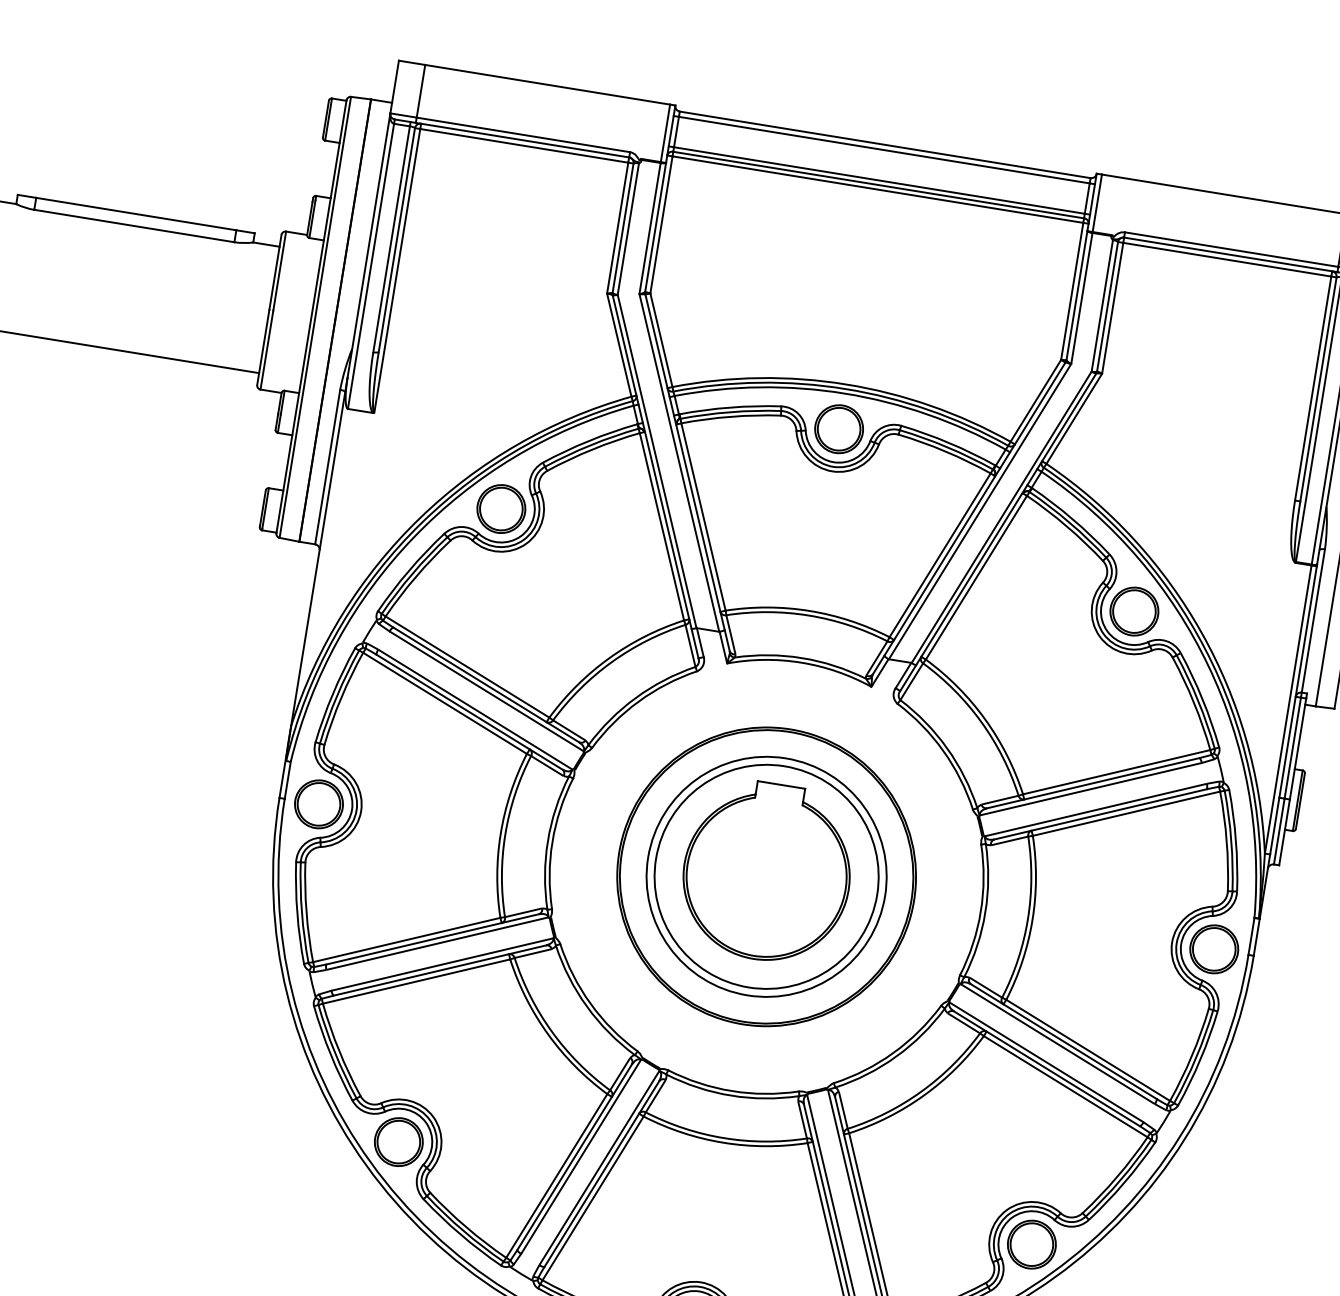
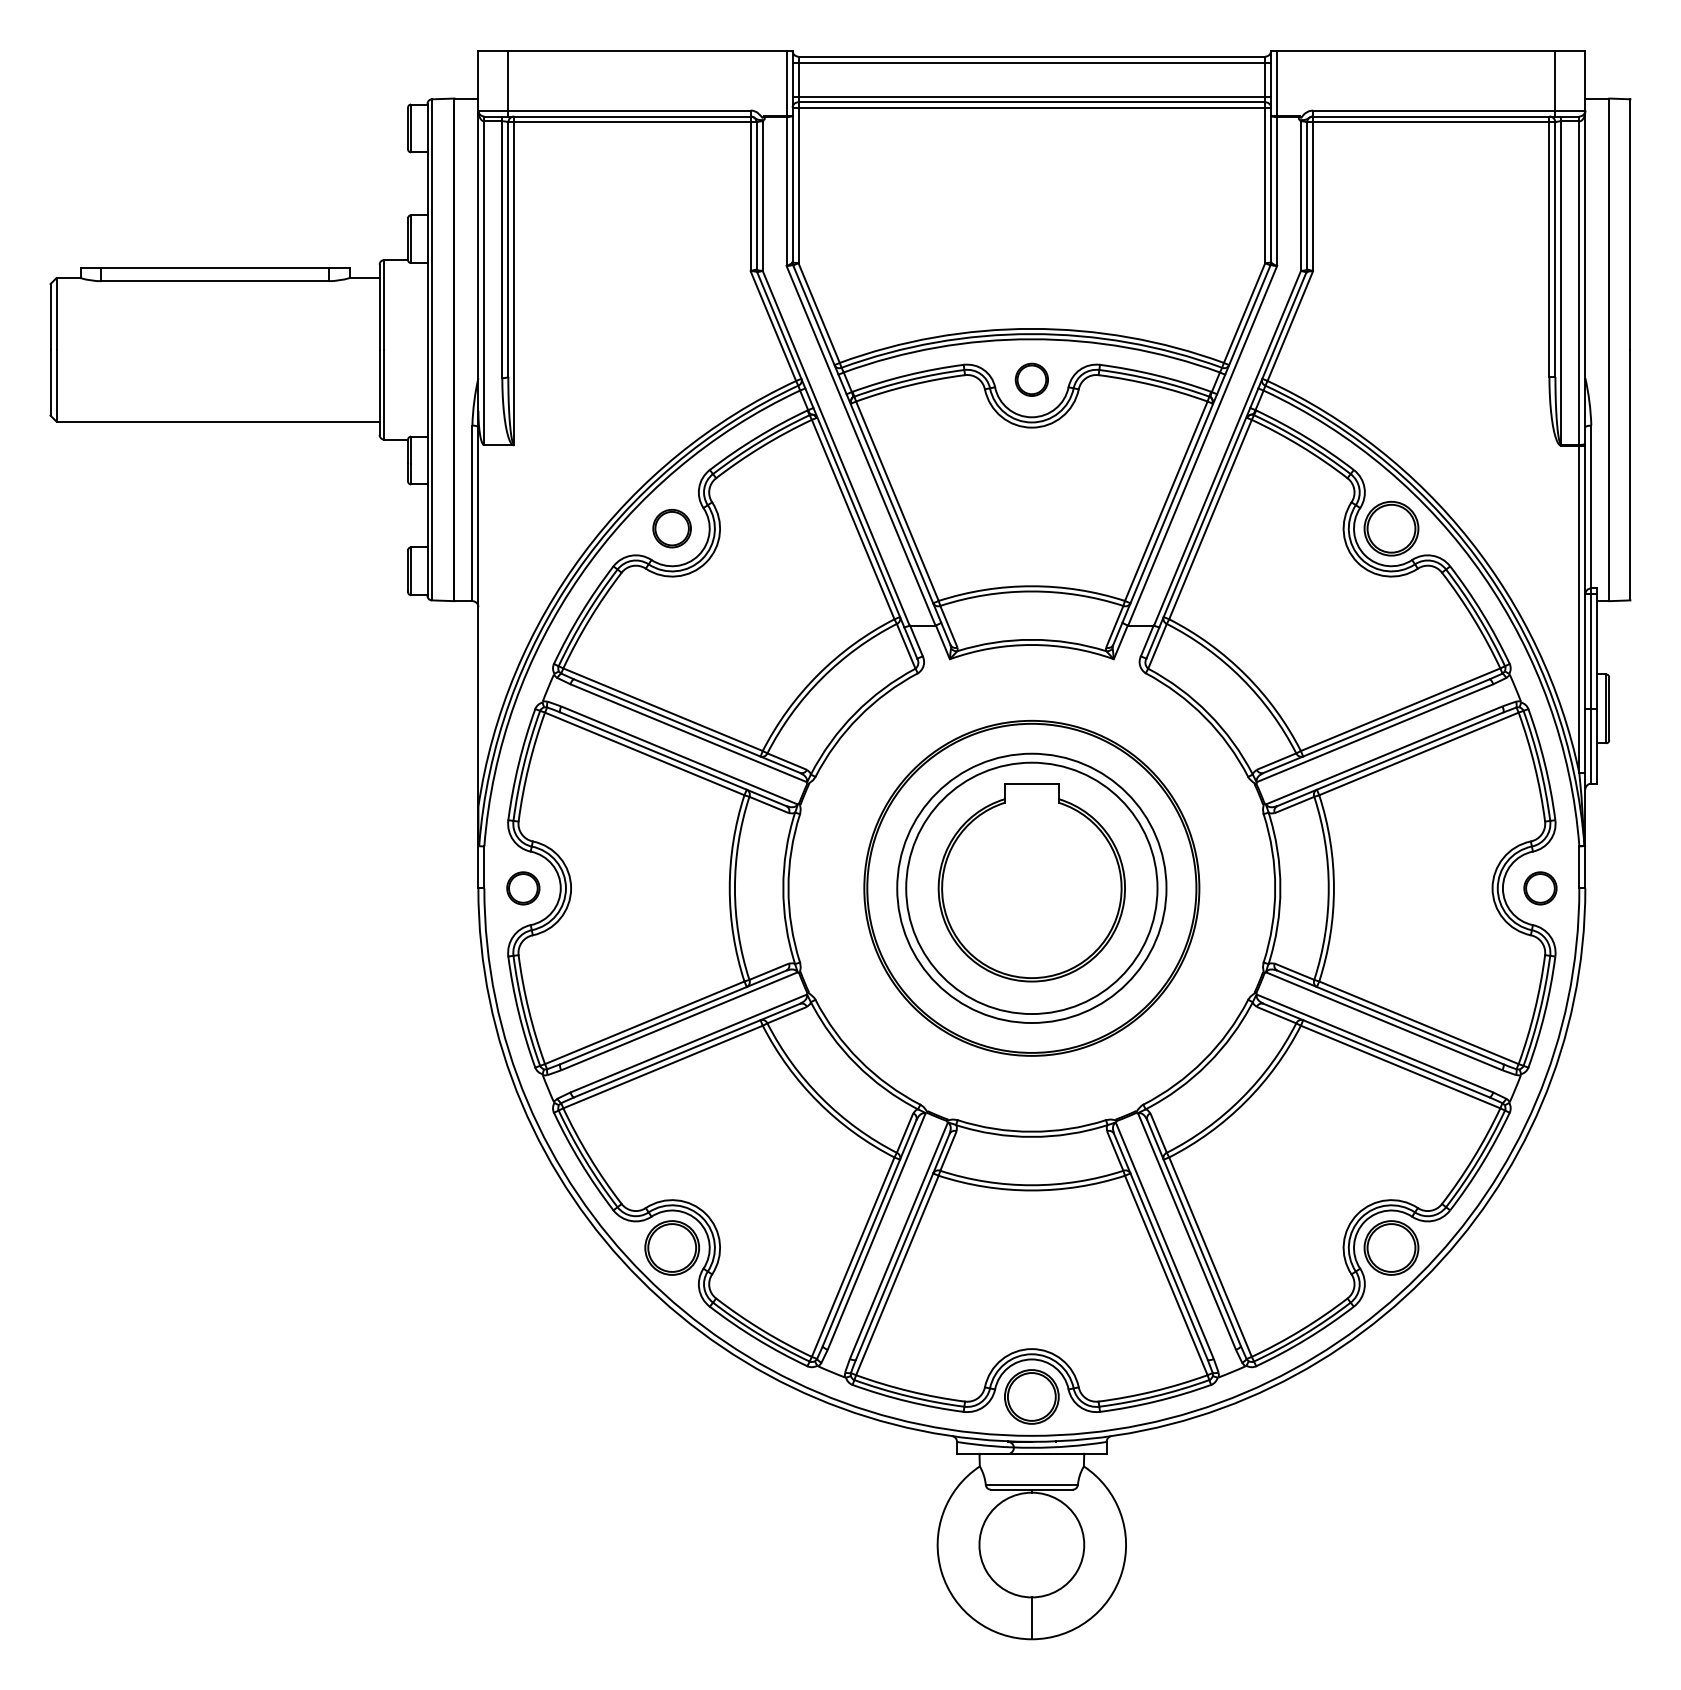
part: (838, 428) -> (1031, 379), size x0.6
part: (500, 508) -> (671, 528), size x0.7
part: (319, 804) -> (523, 888), size x0.6
part: (1214, 949) -> (1540, 888), size x0.6

